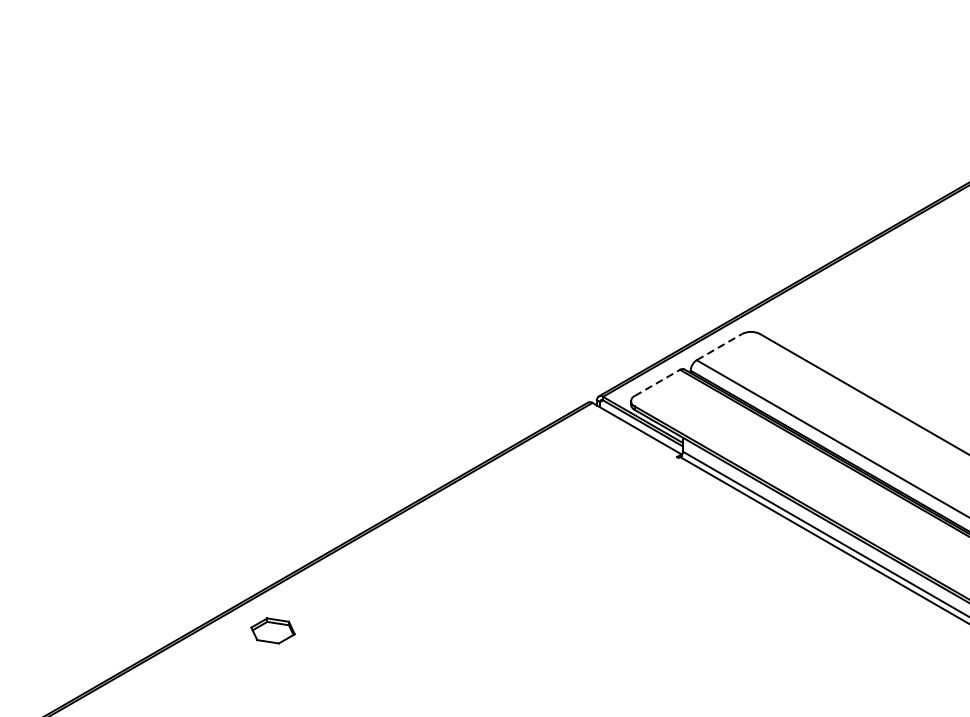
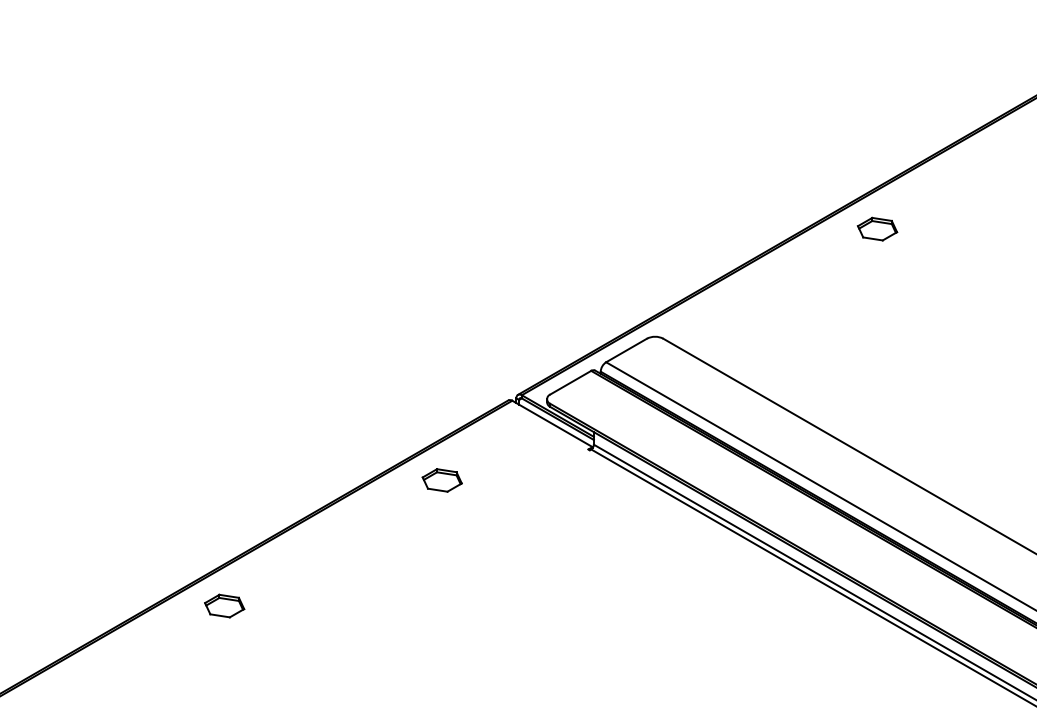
line: (719, 347) -> (626, 350), dashed -> solid
line: (657, 382) -> (570, 382), dashed -> solid
part: (513, 491) -> (441, 480), added

